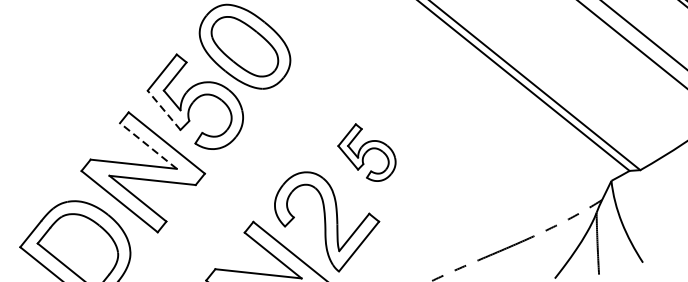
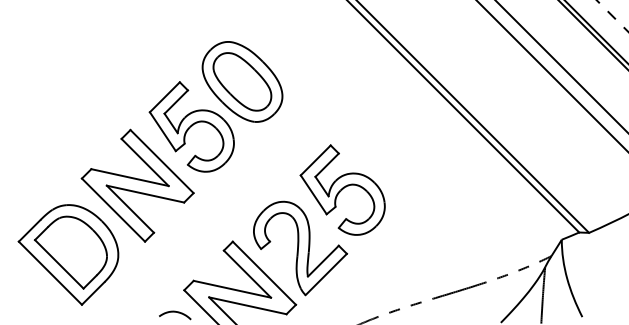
line: (163, 110) -> (162, 131), dashed -> solid
line: (147, 146) -> (144, 162), dashed -> solid
part: (366, 152) -> (342, 189), size x1.67

